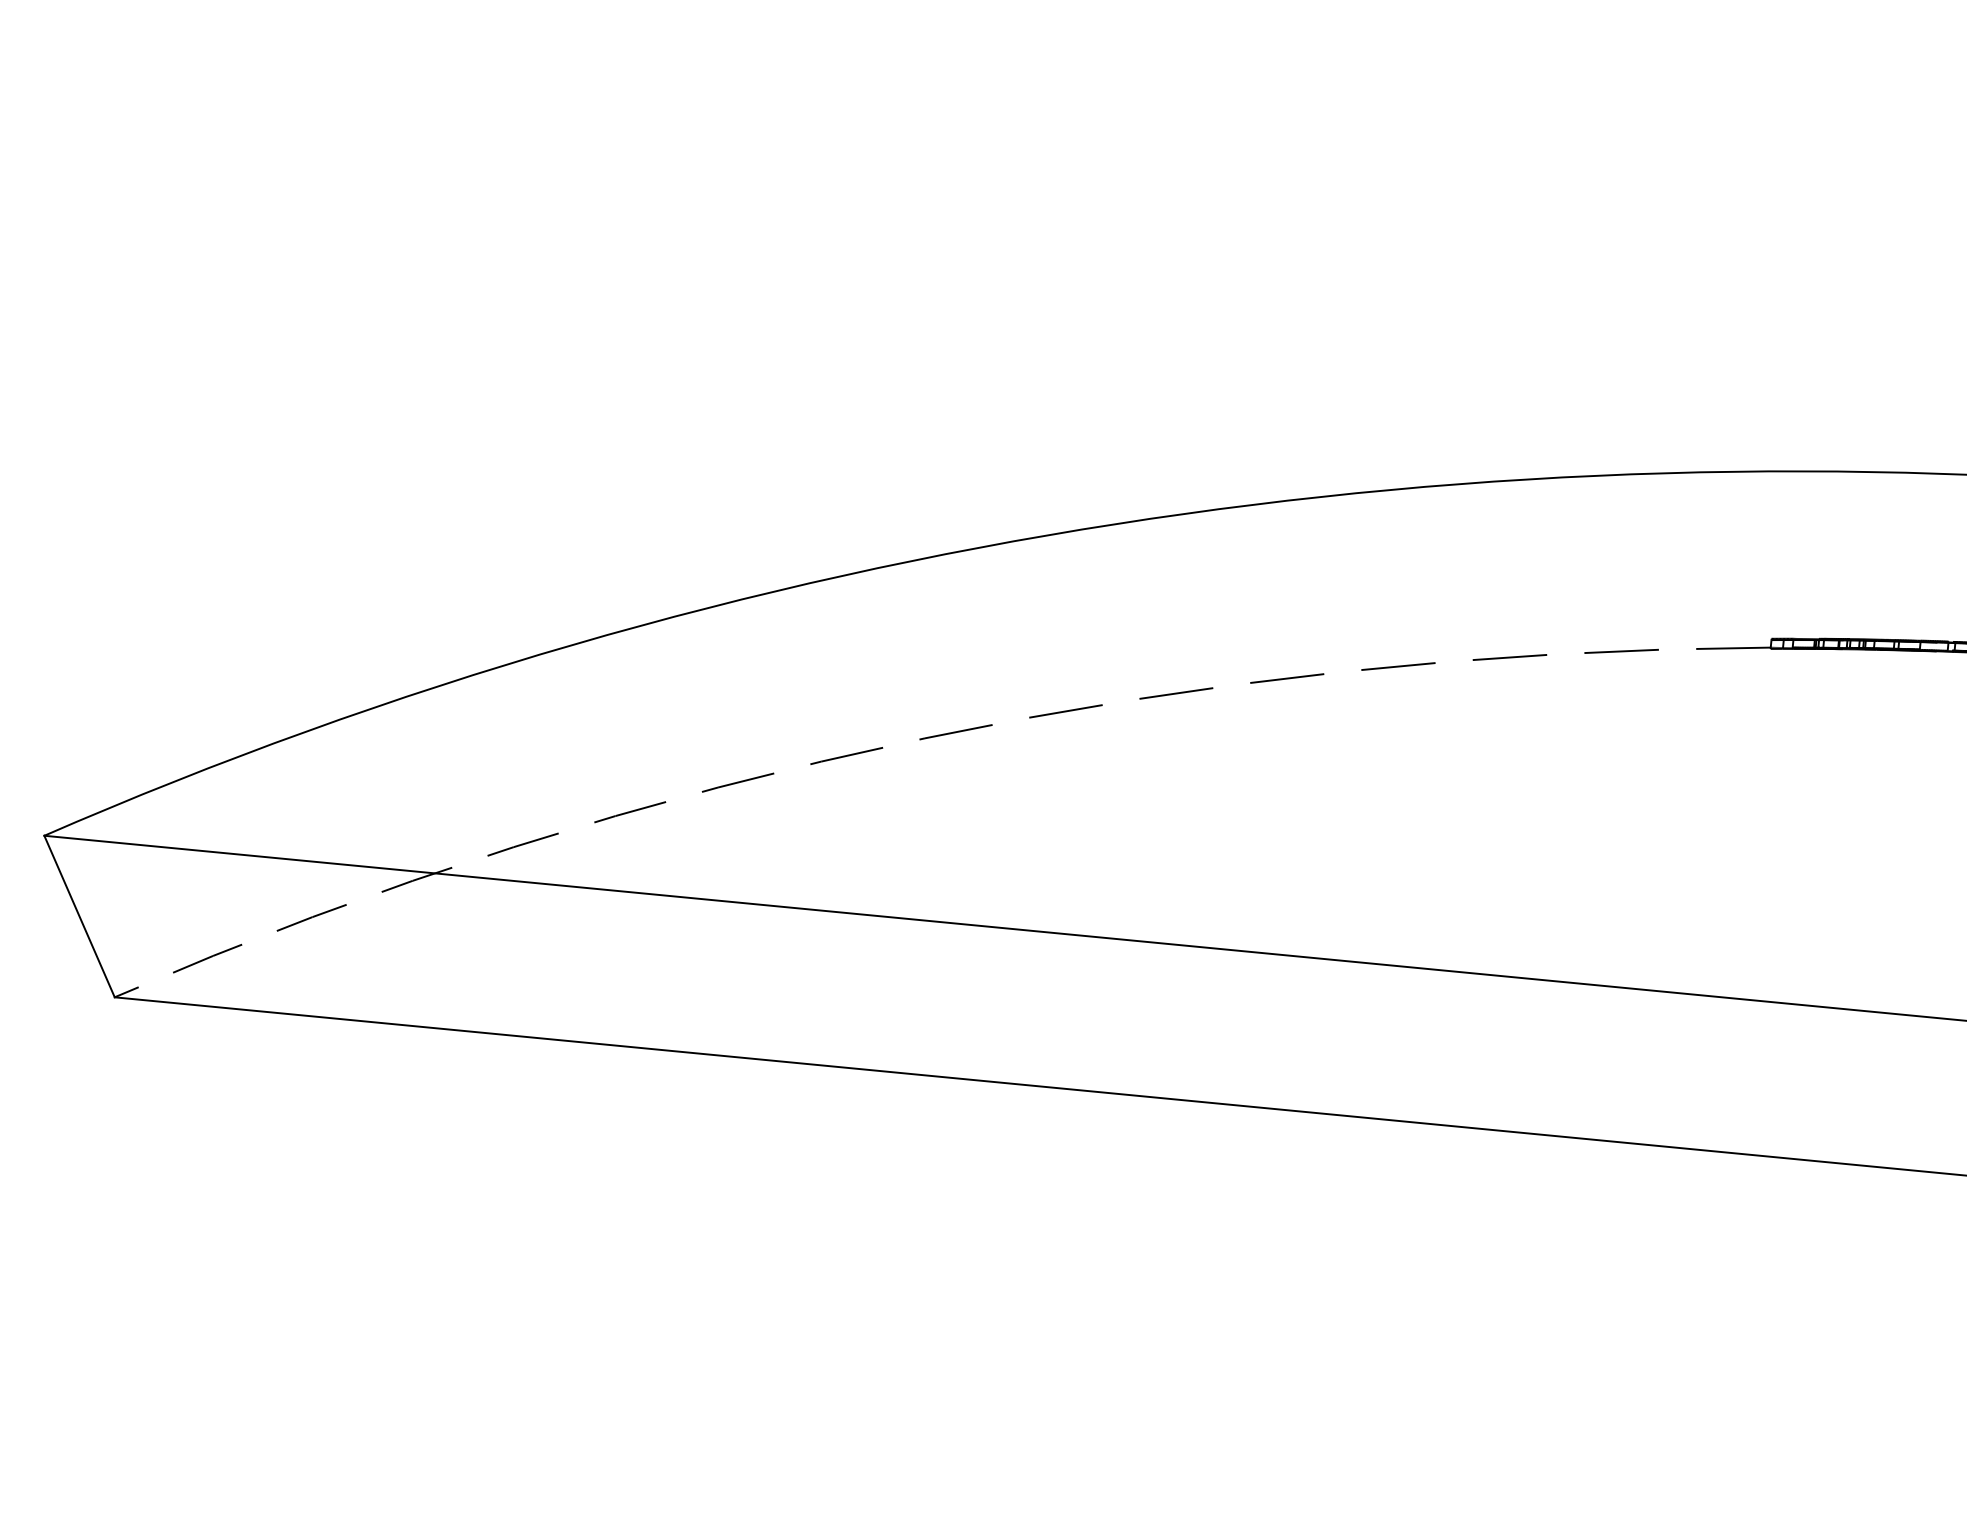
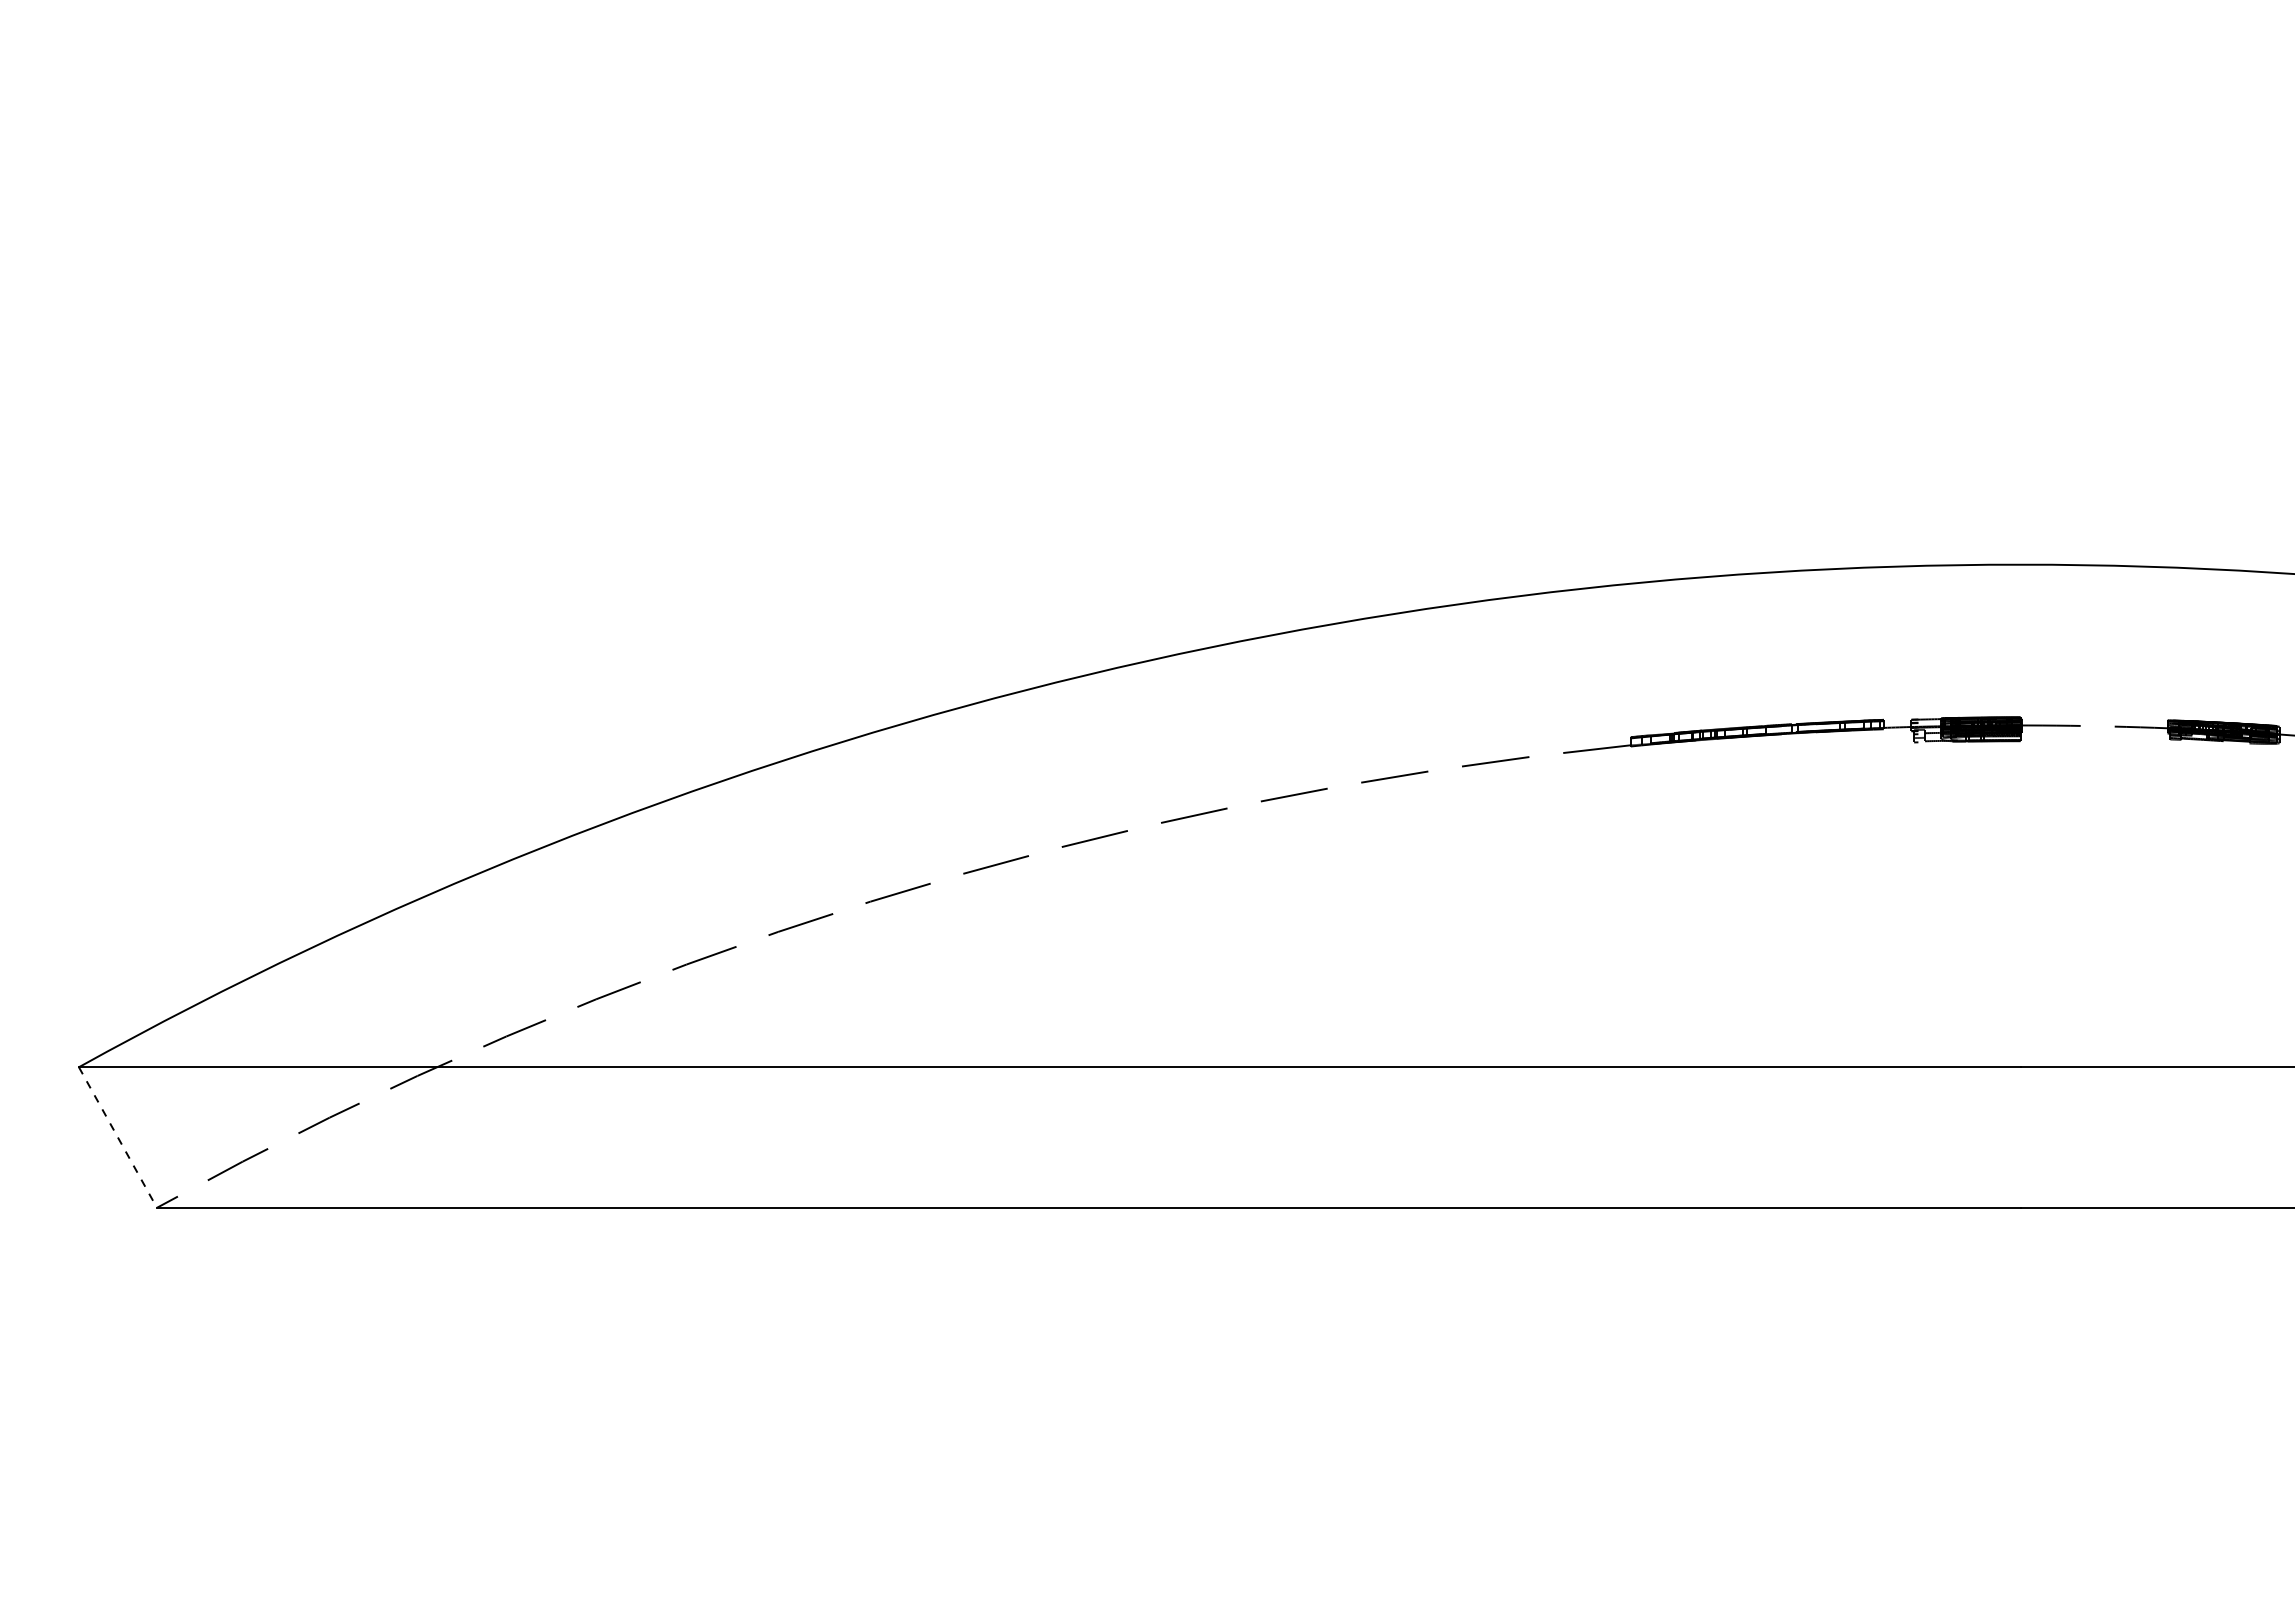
line: (80, 916) -> (118, 1137), solid -> dashed

